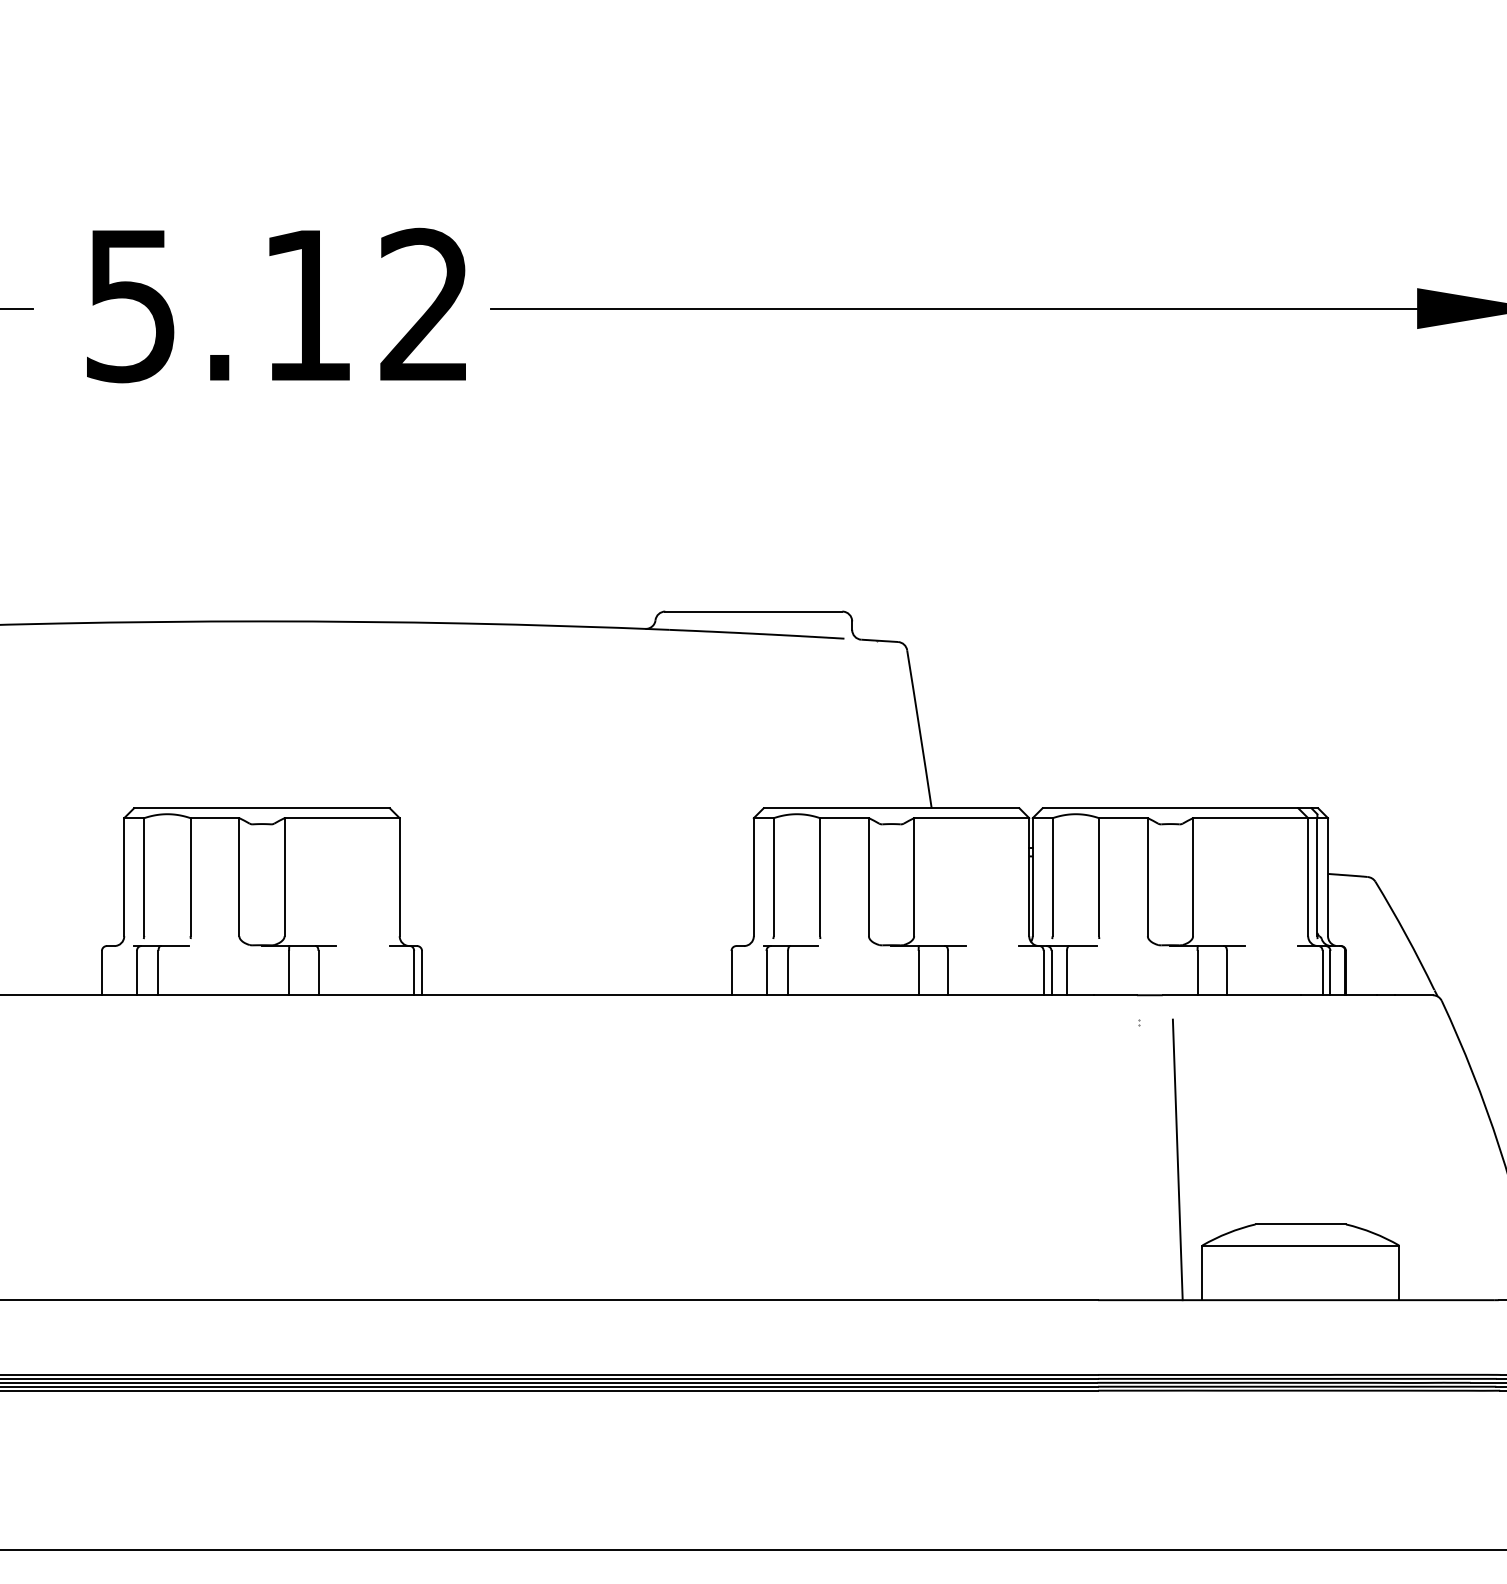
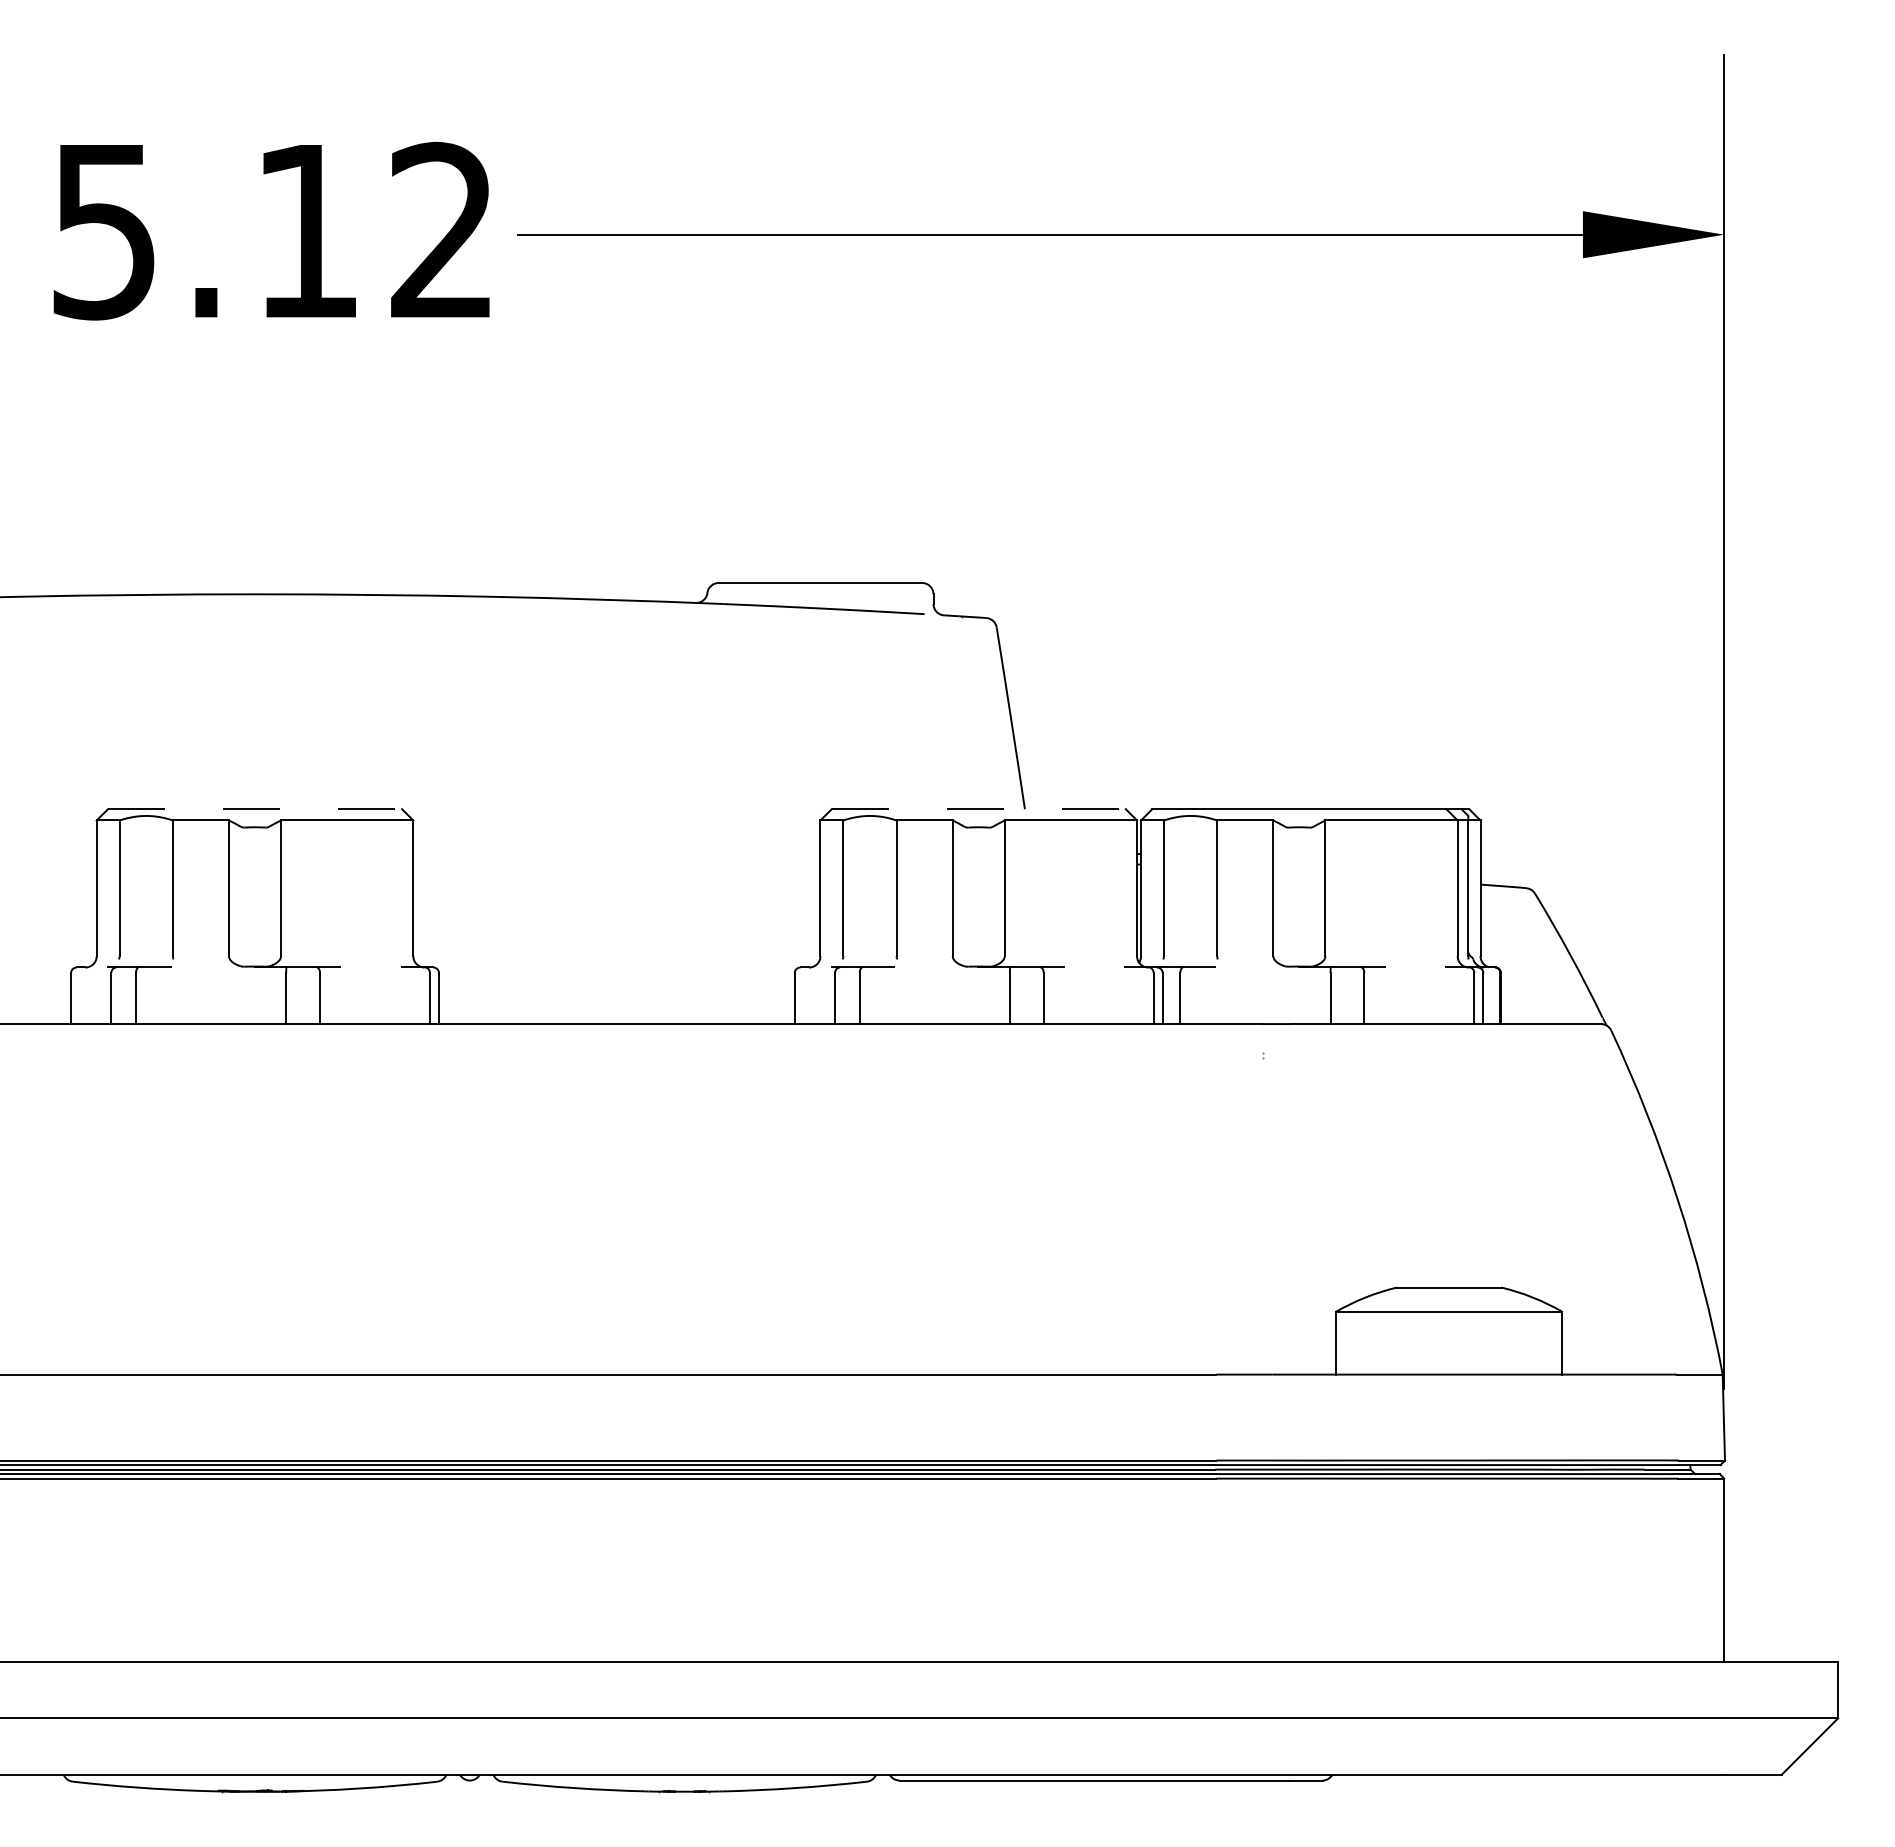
line: (262, 808) -> (255, 809), solid -> dashed
line: (892, 808) -> (979, 809), solid -> dashed
line: (1177, 1160) -> (1307, 1213), removed

